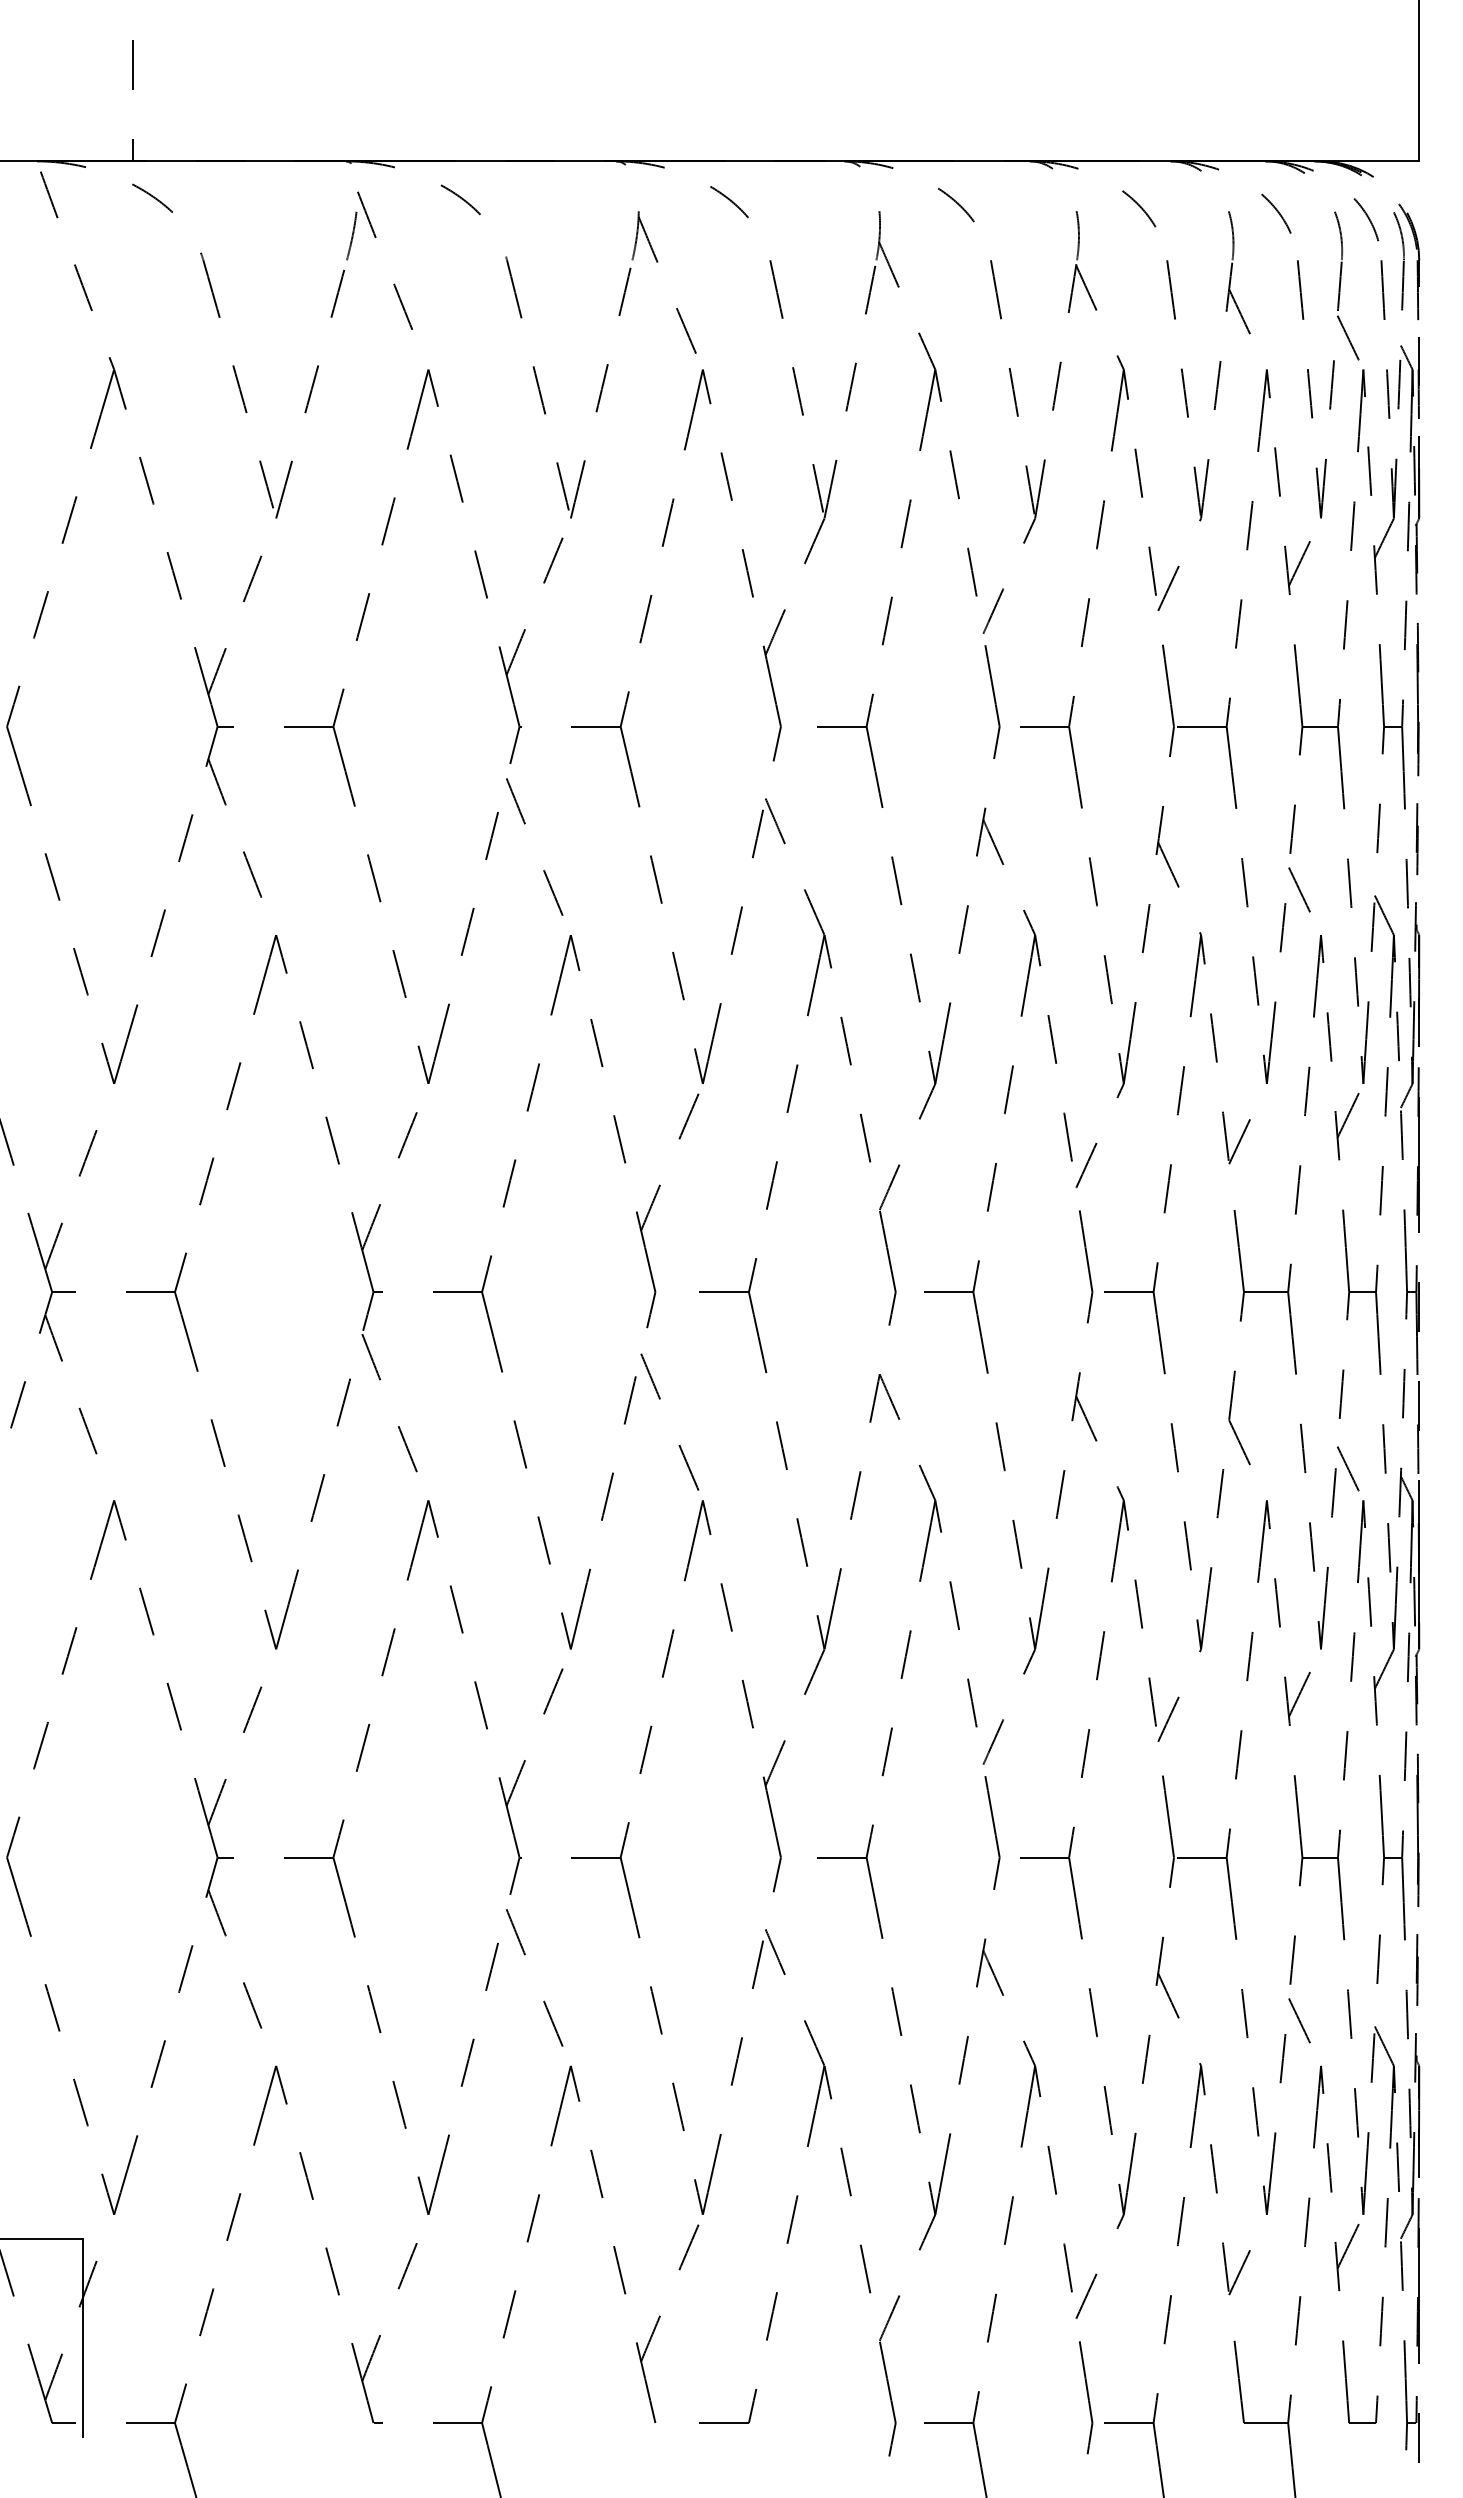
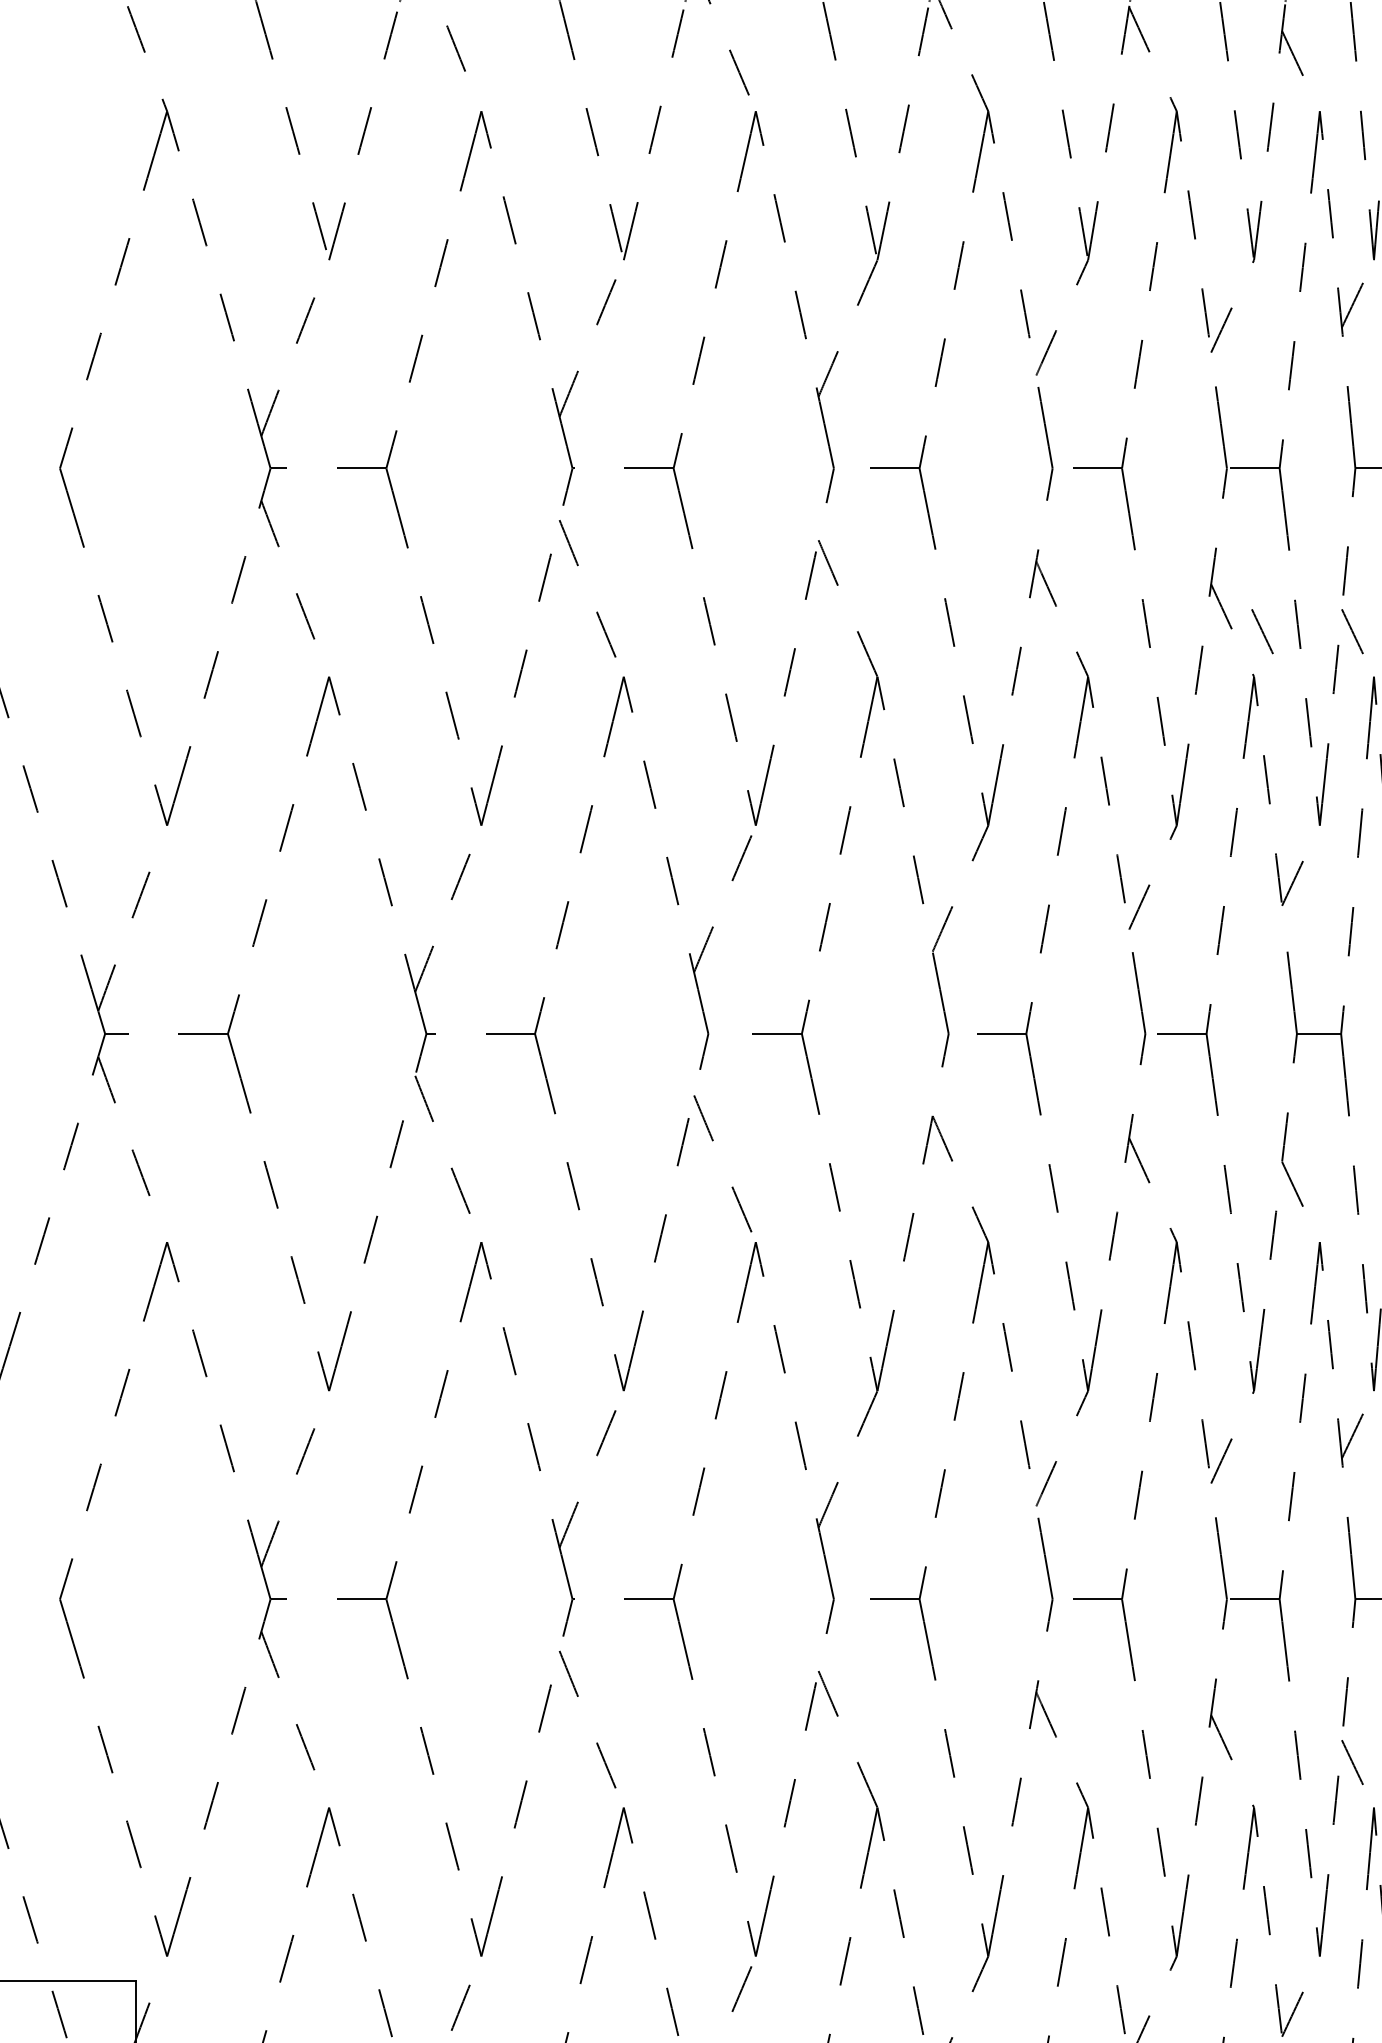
line: (1209, 889) -> (1262, 631), added

